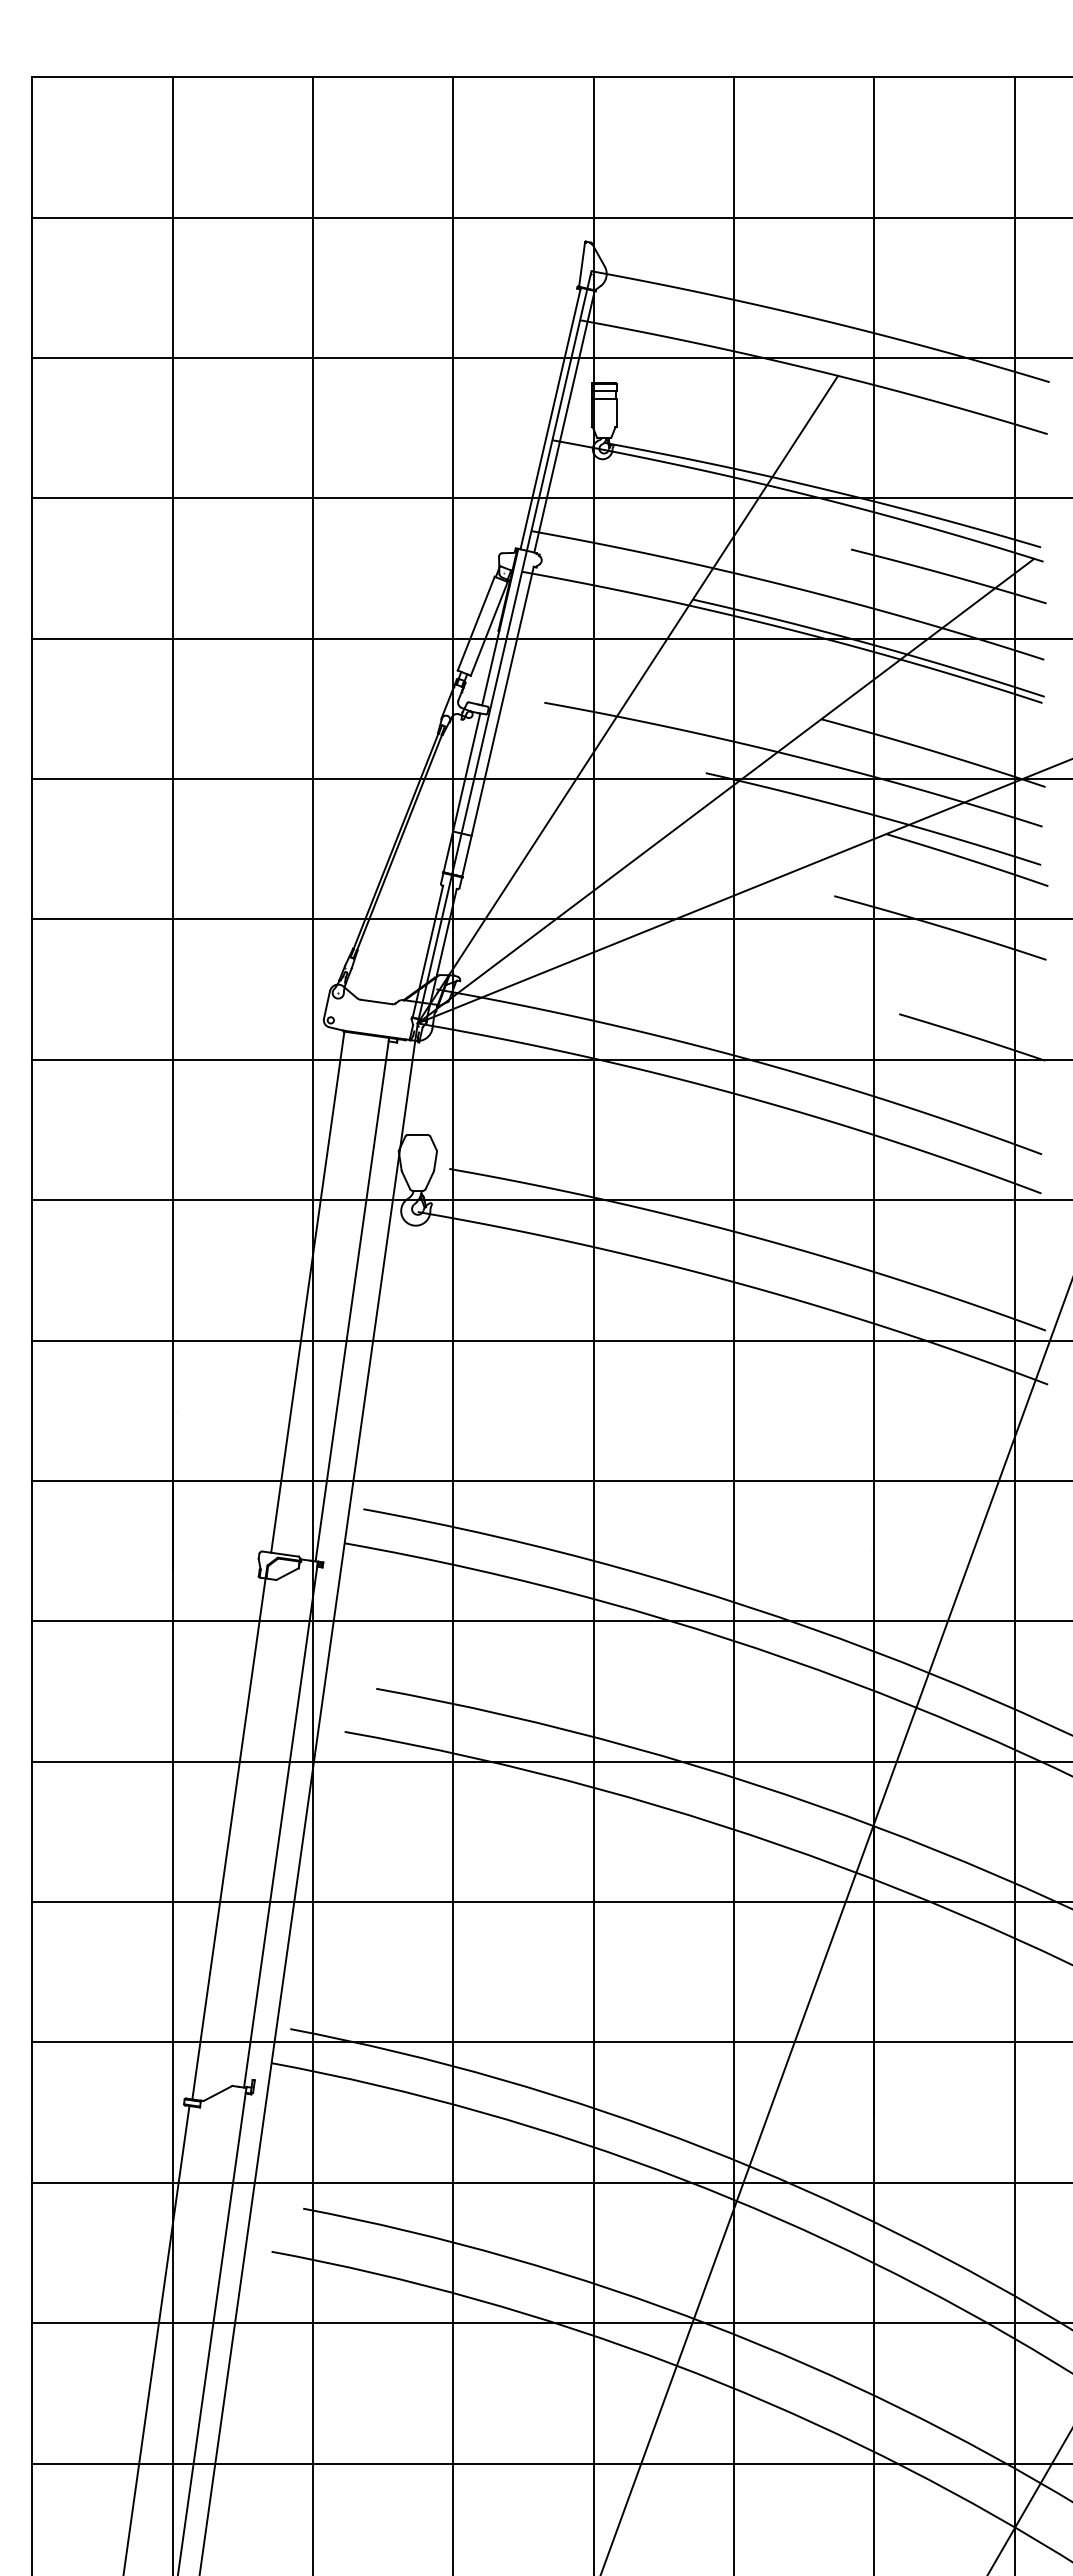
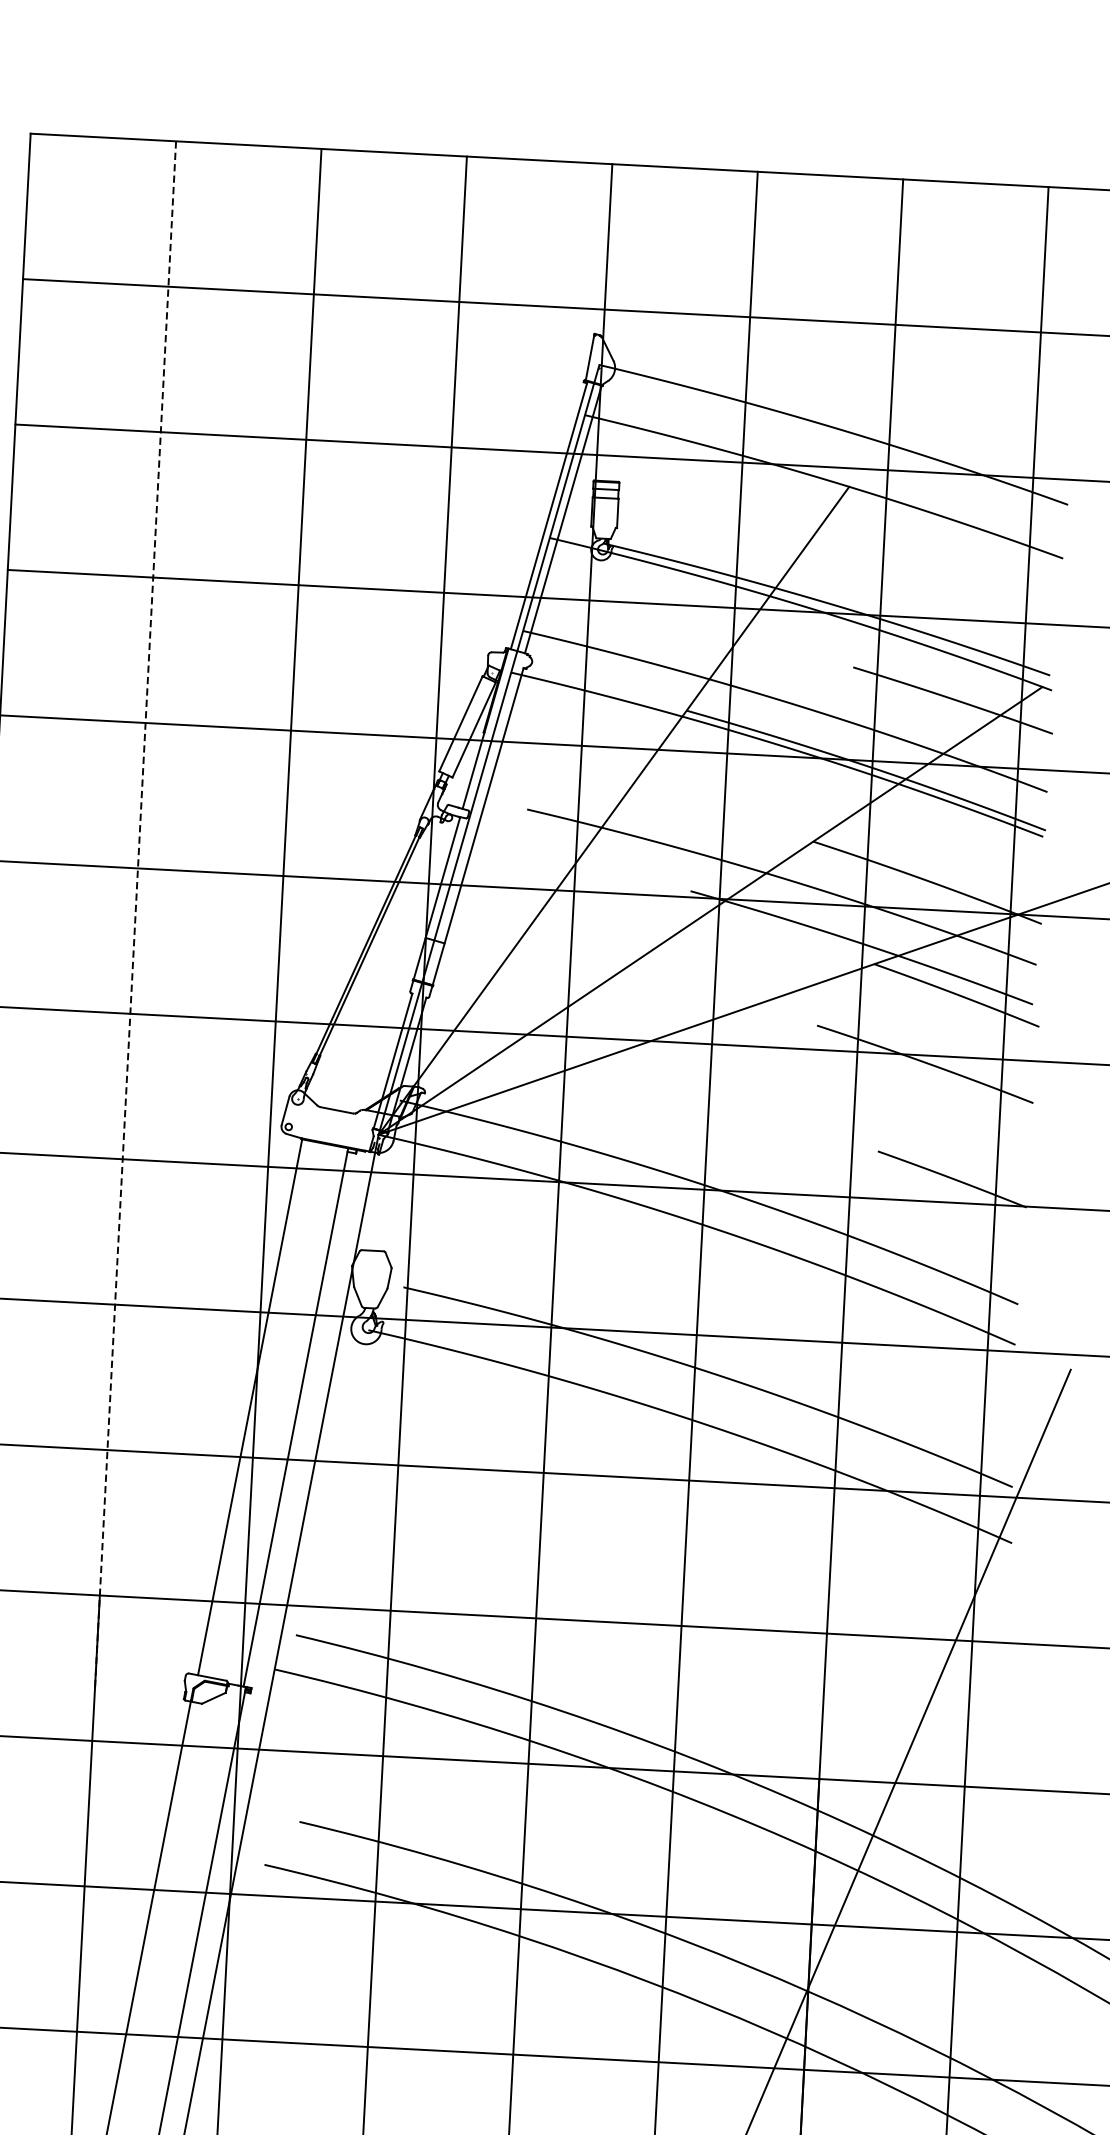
line: (172, 824) -> (135, 915), solid -> dashed

